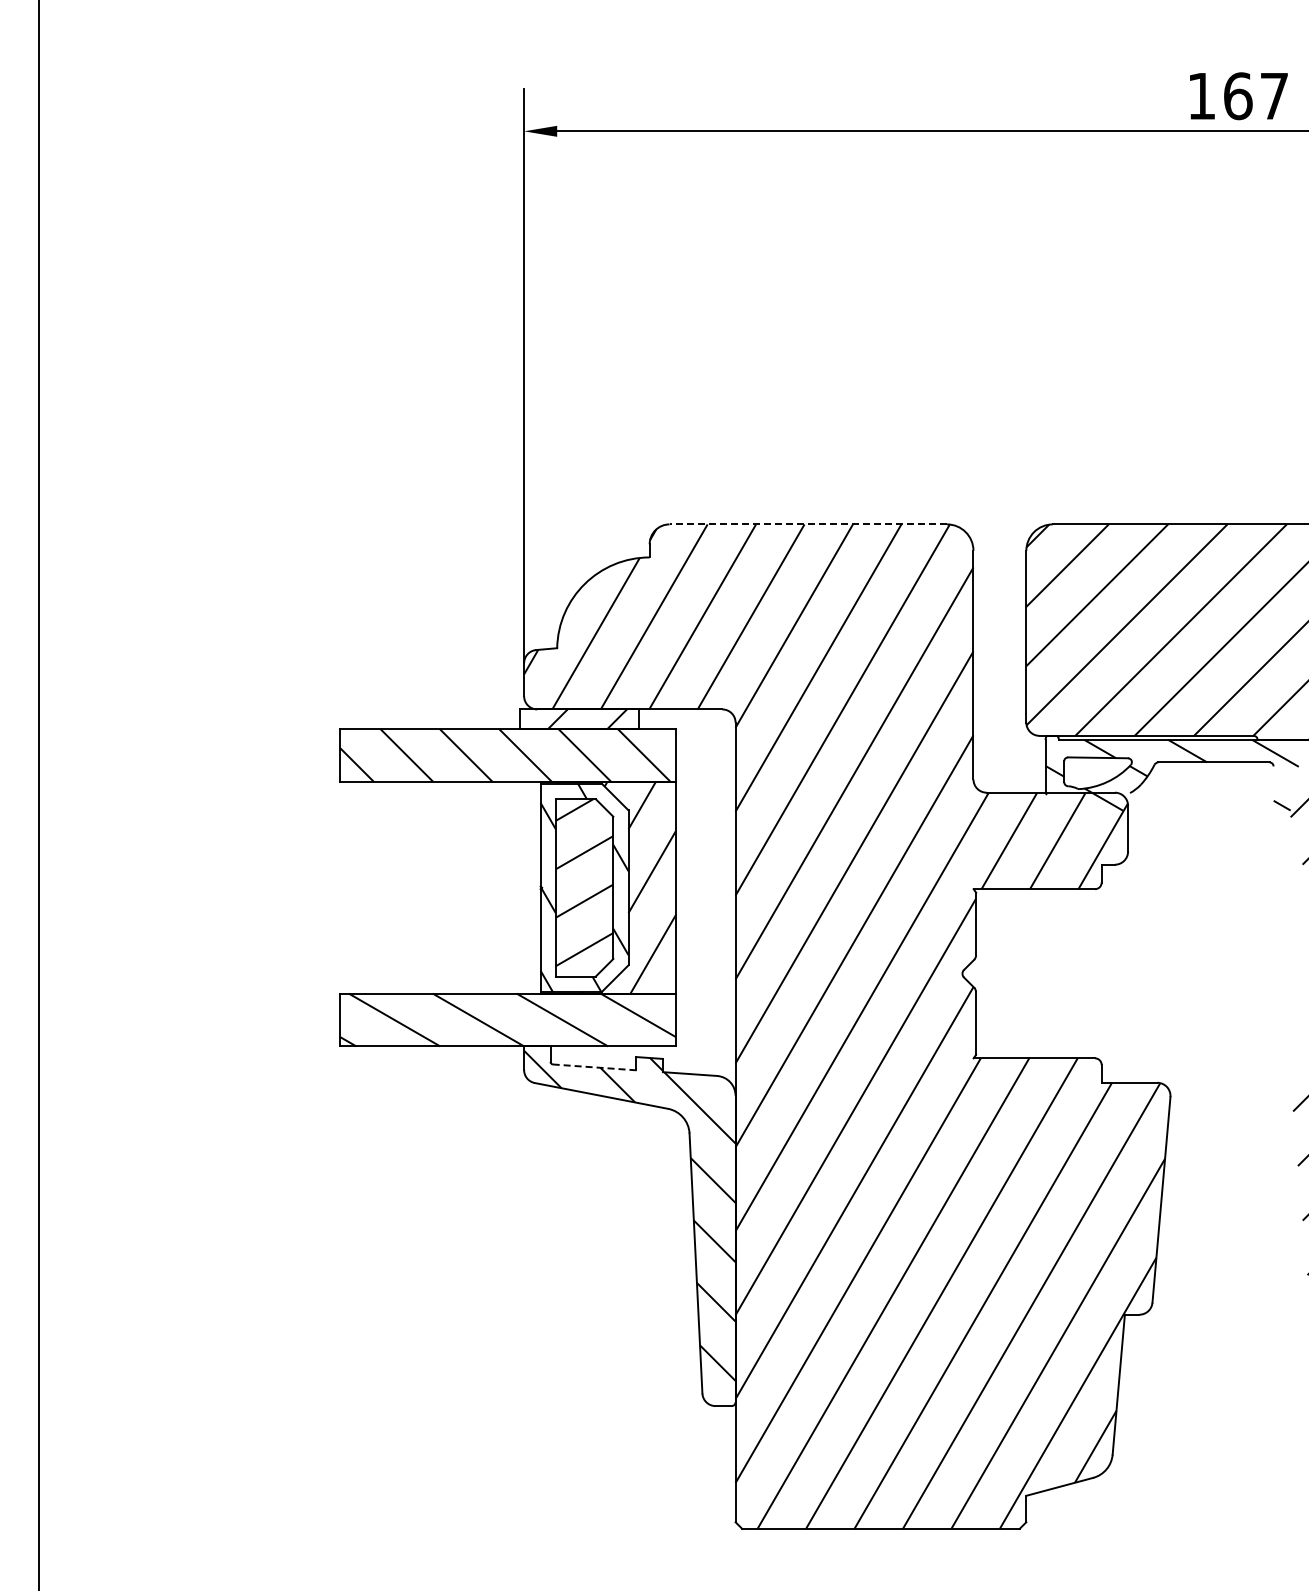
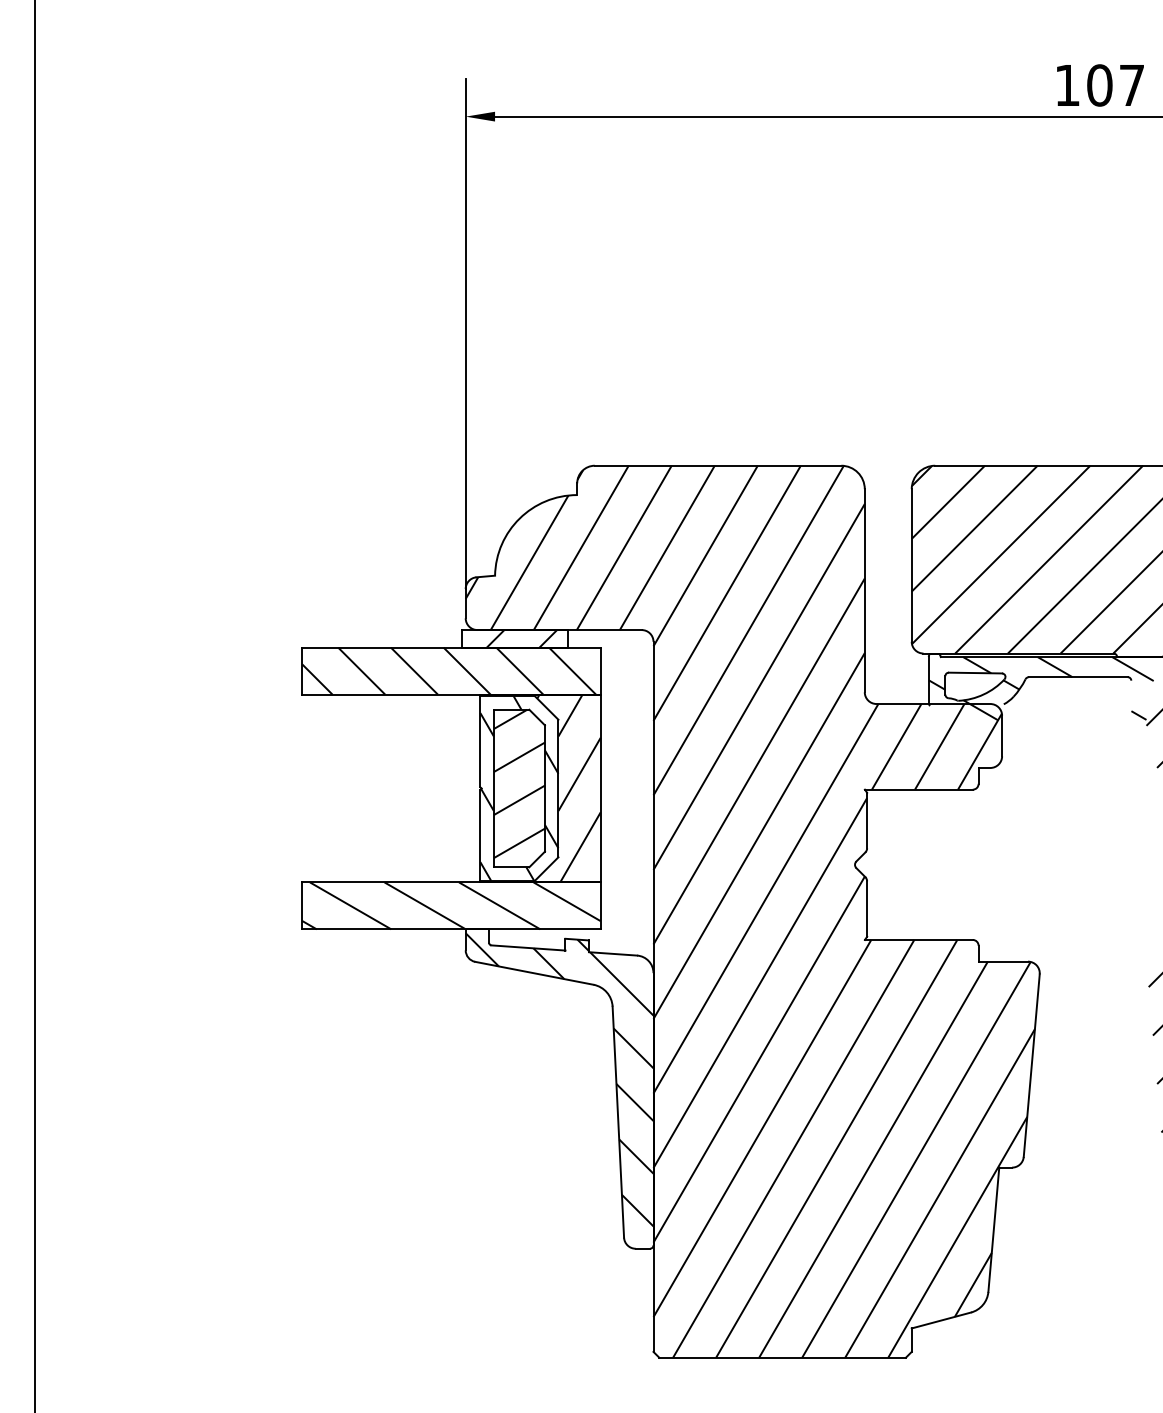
text: (1237, 96) -> (1099, 85), 167 -> 107
line: (808, 524) -> (718, 465), dashed -> solid
line: (594, 1067) -> (528, 948), dashed -> solid

